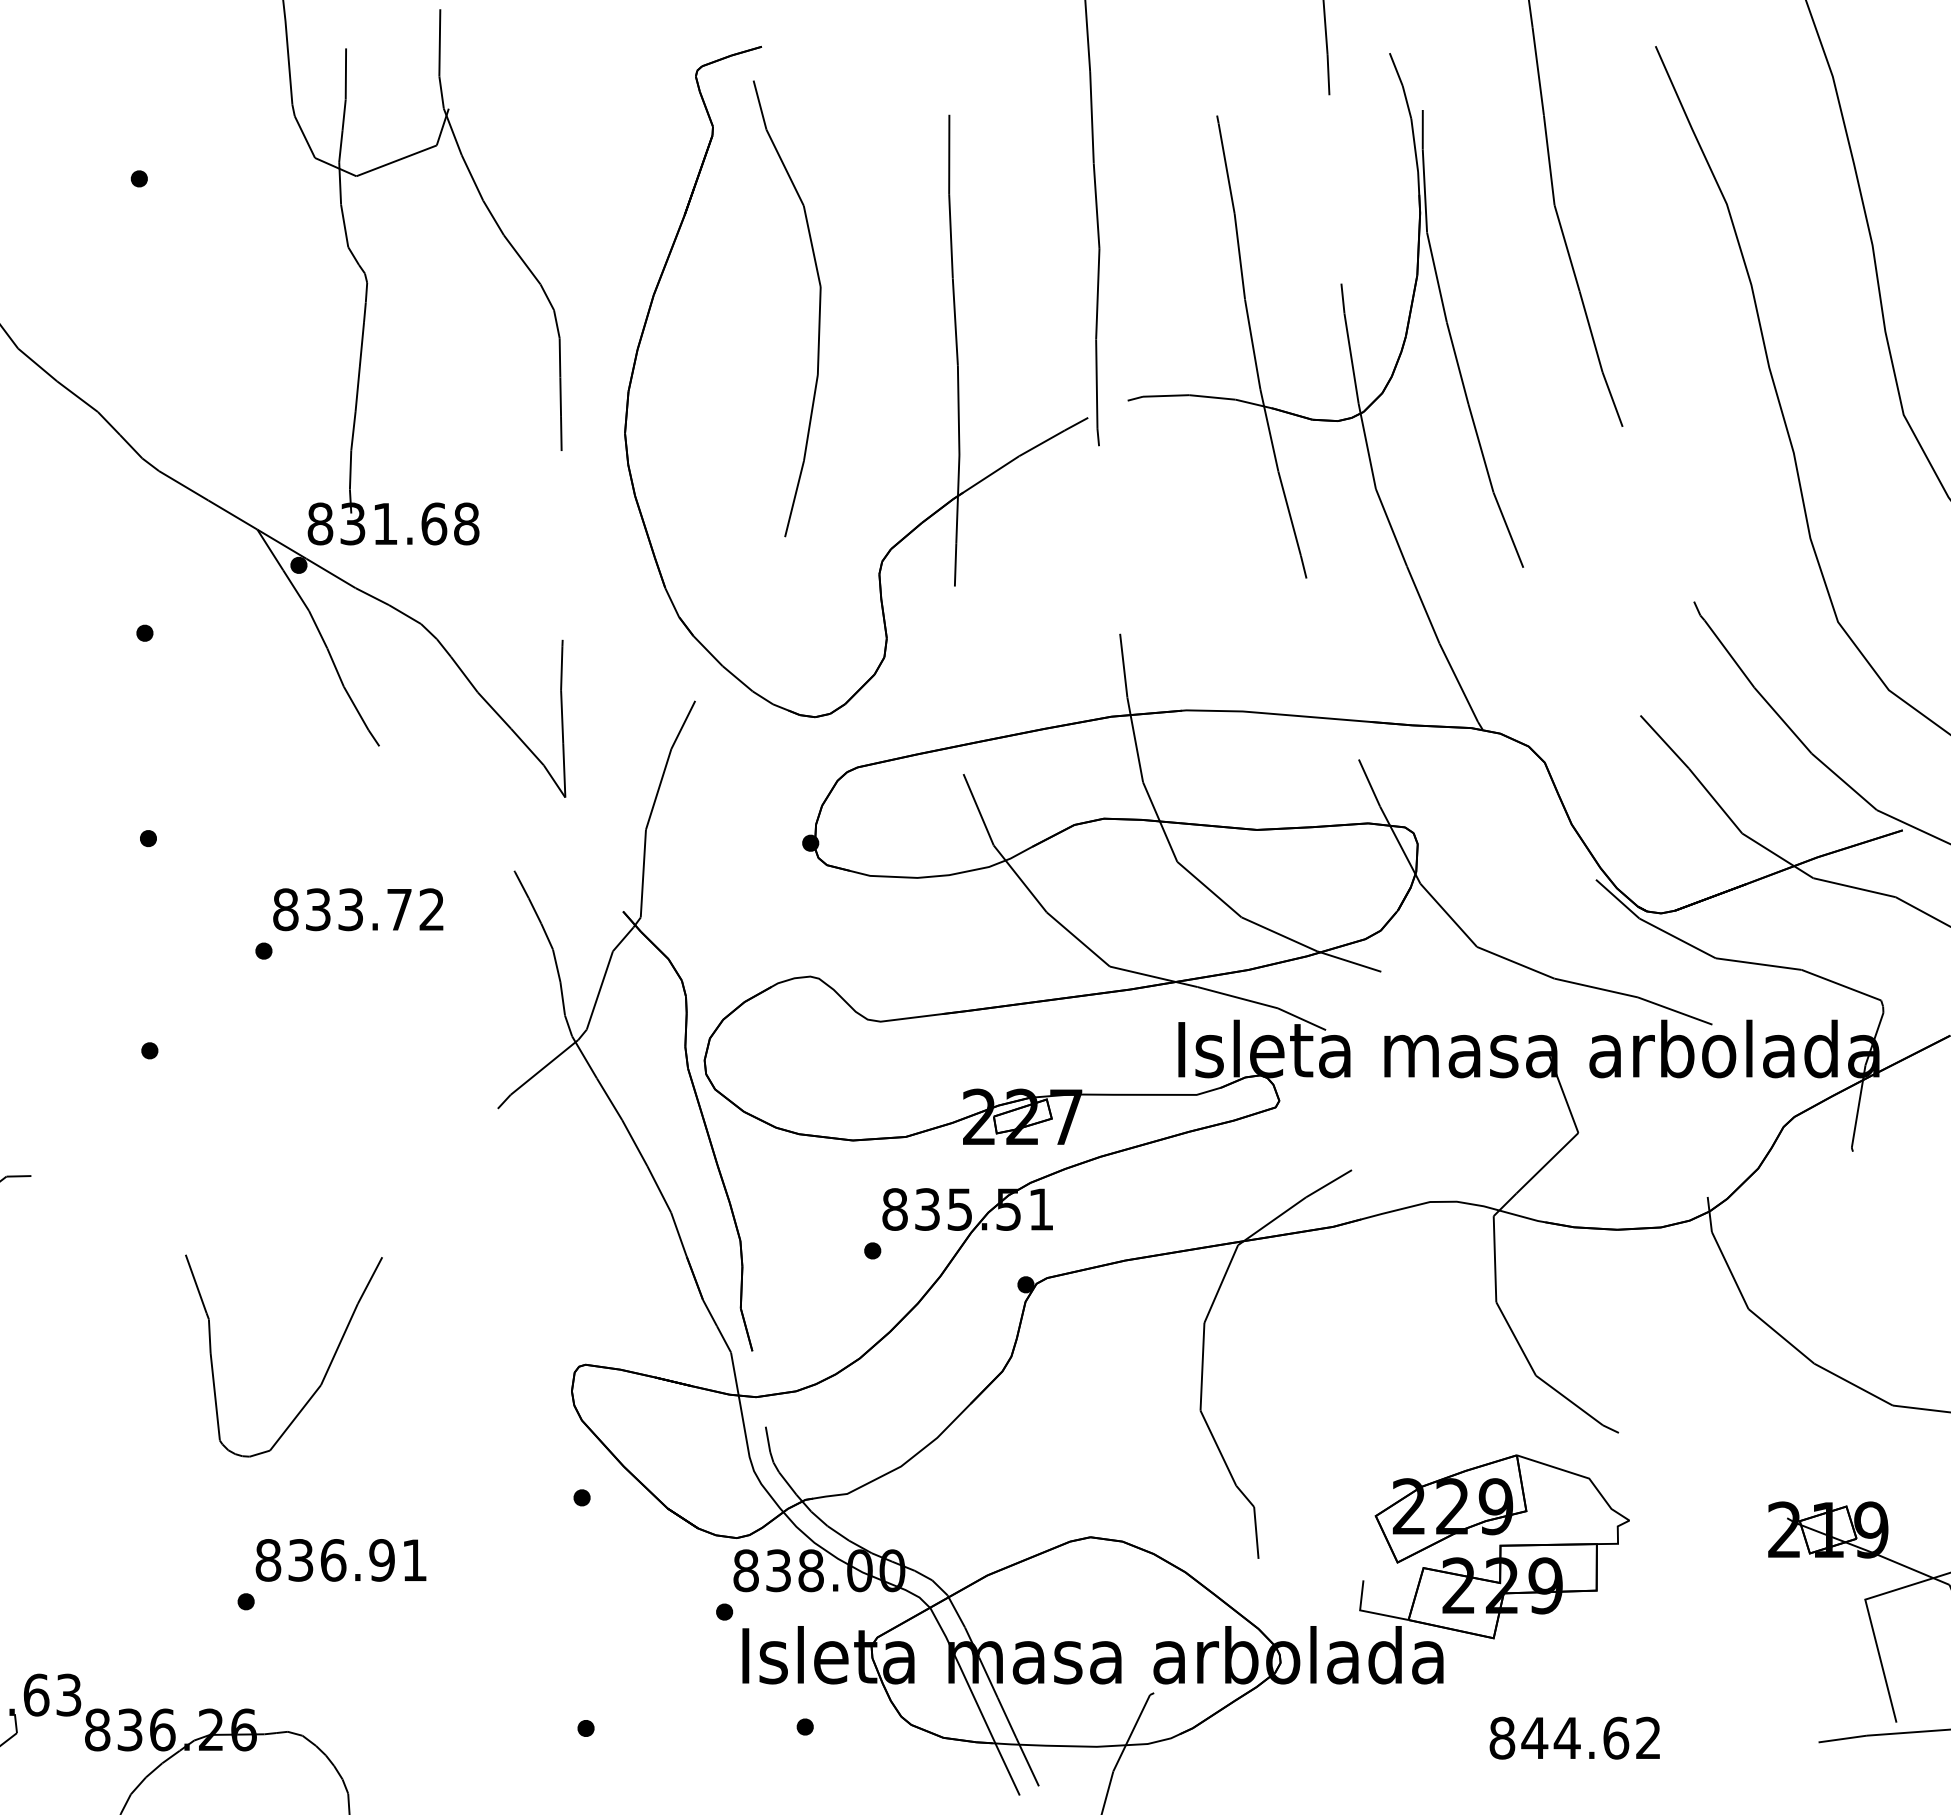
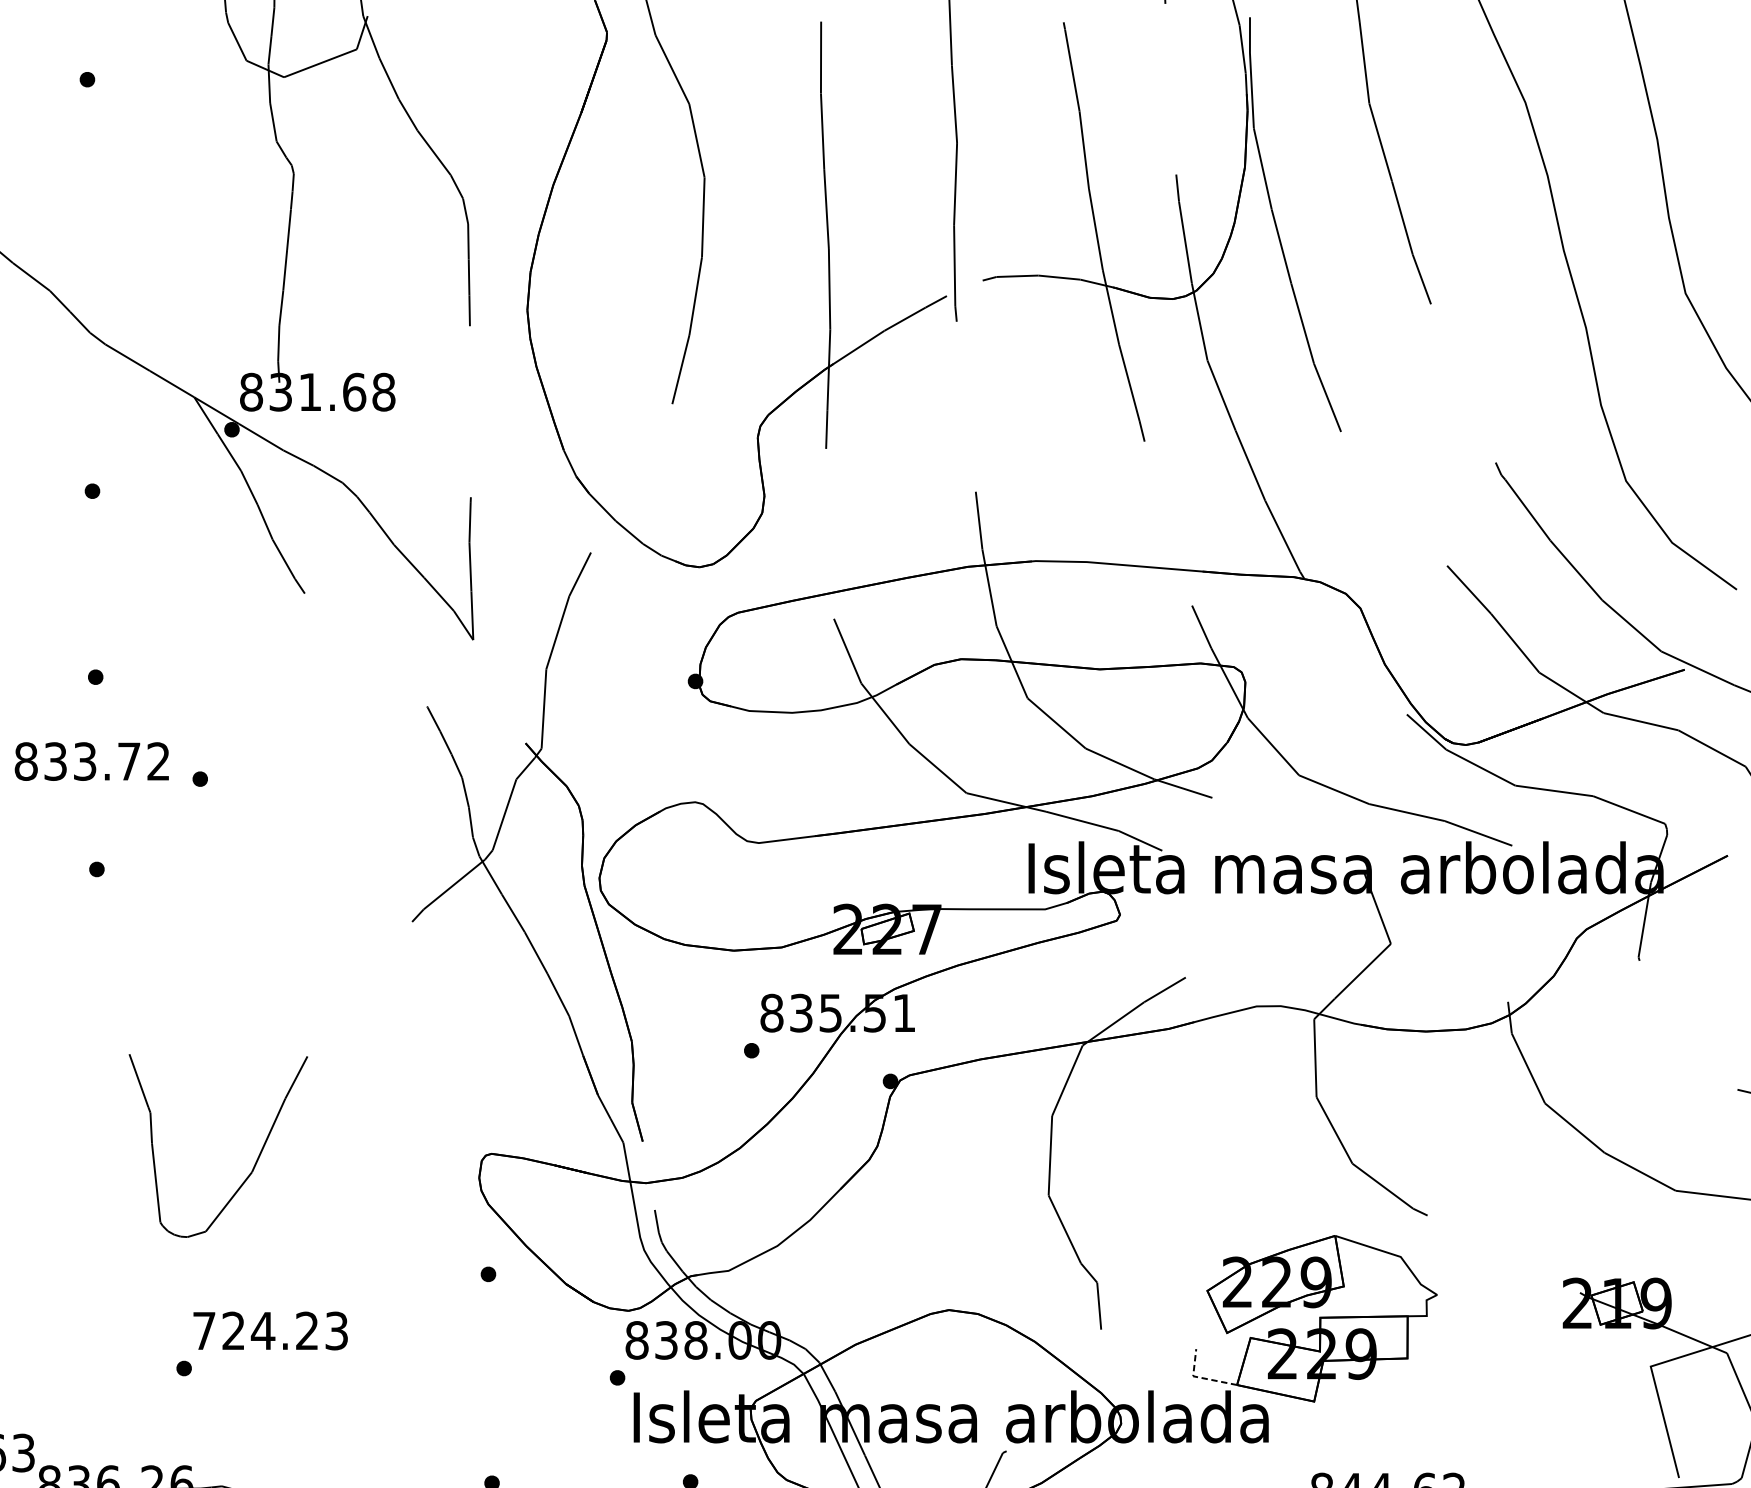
text: (358, 909) -> (92, 761), moved
text: (340, 1560) -> (269, 1331), 836.91 -> 724.23
line: (1368, 1612) -> (1200, 1378), solid -> dashed

